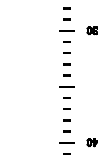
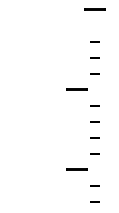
part: (66, 41) -> (93, 25), removed
line: (66, 86) -> (76, 89), moved
line: (66, 142) -> (76, 169), moved

